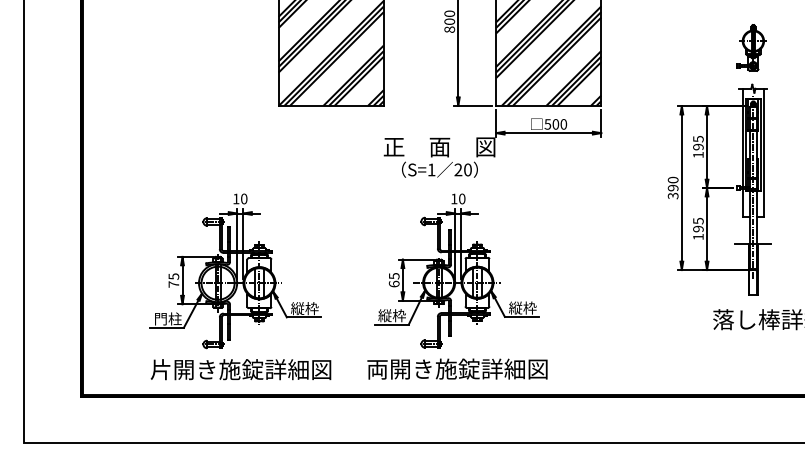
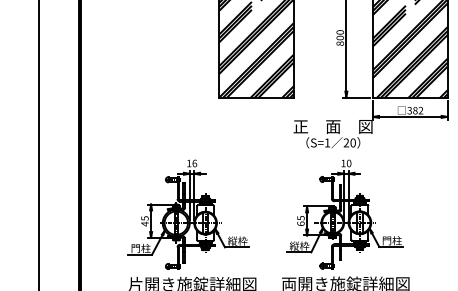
text: (556, 124) -> (415, 110), 500 -> 382
text: (244, 198) -> (194, 163), 10 -> 16
text: (173, 284) -> (144, 224), 75 -> 45
text: (522, 307) -> (391, 240), 縦枠 -> 門柱

